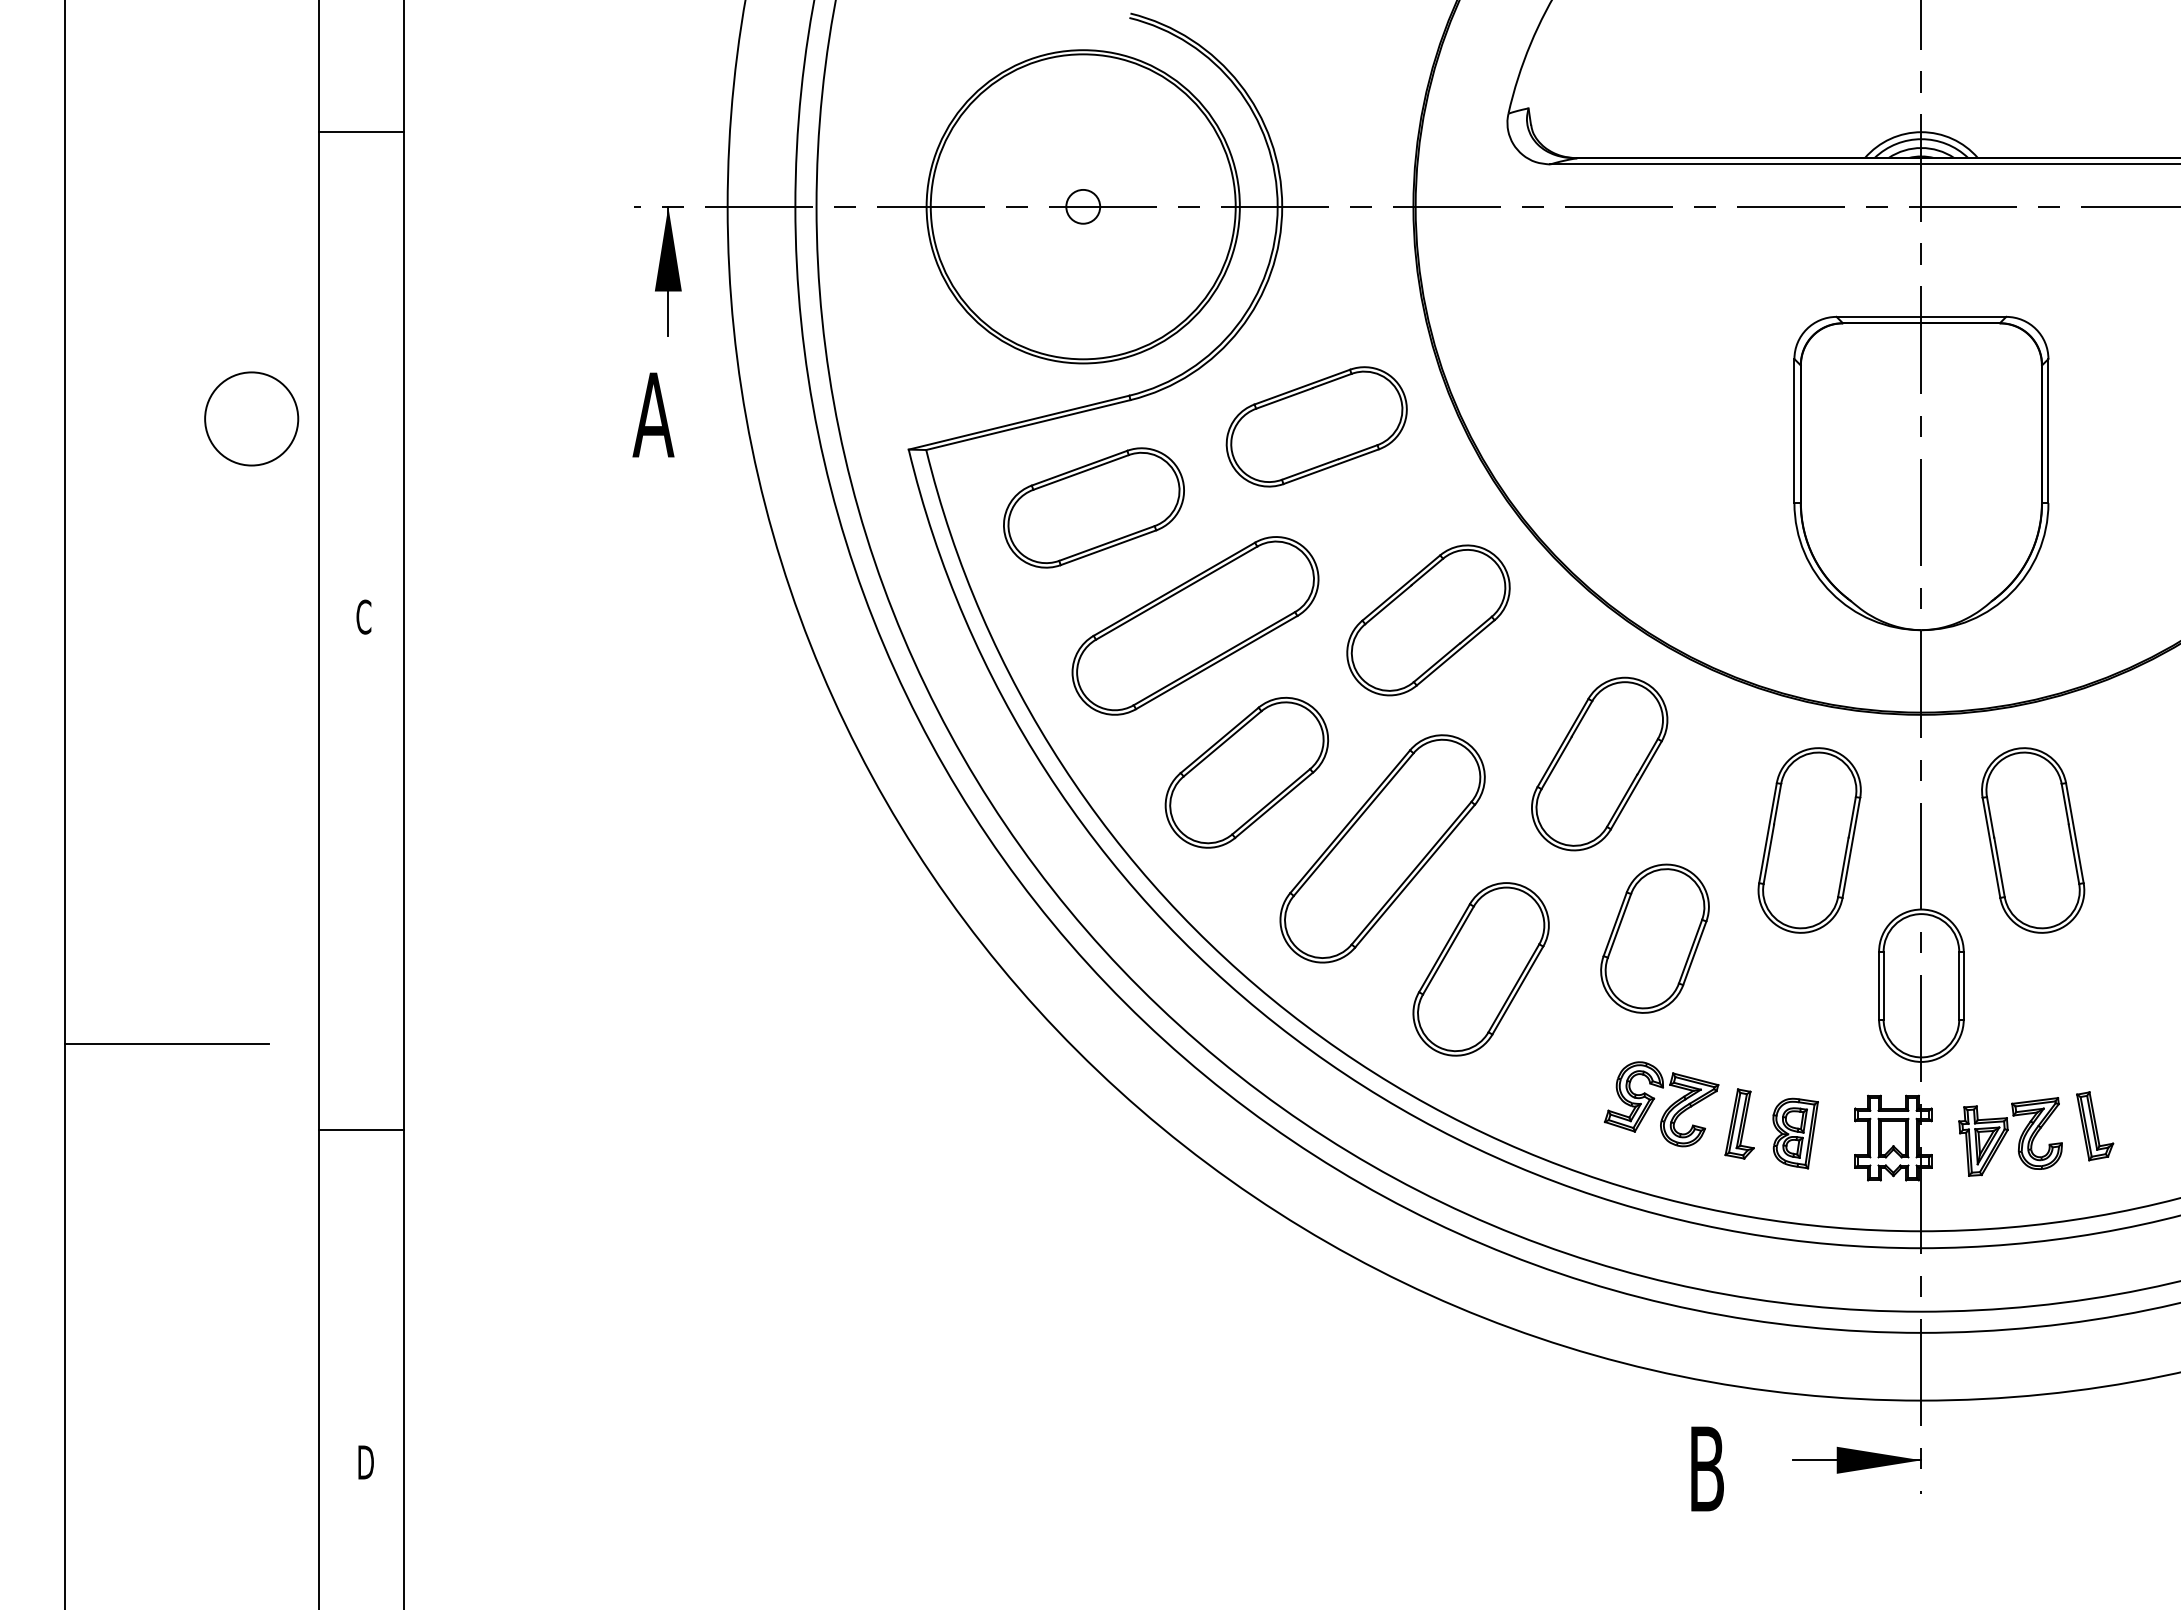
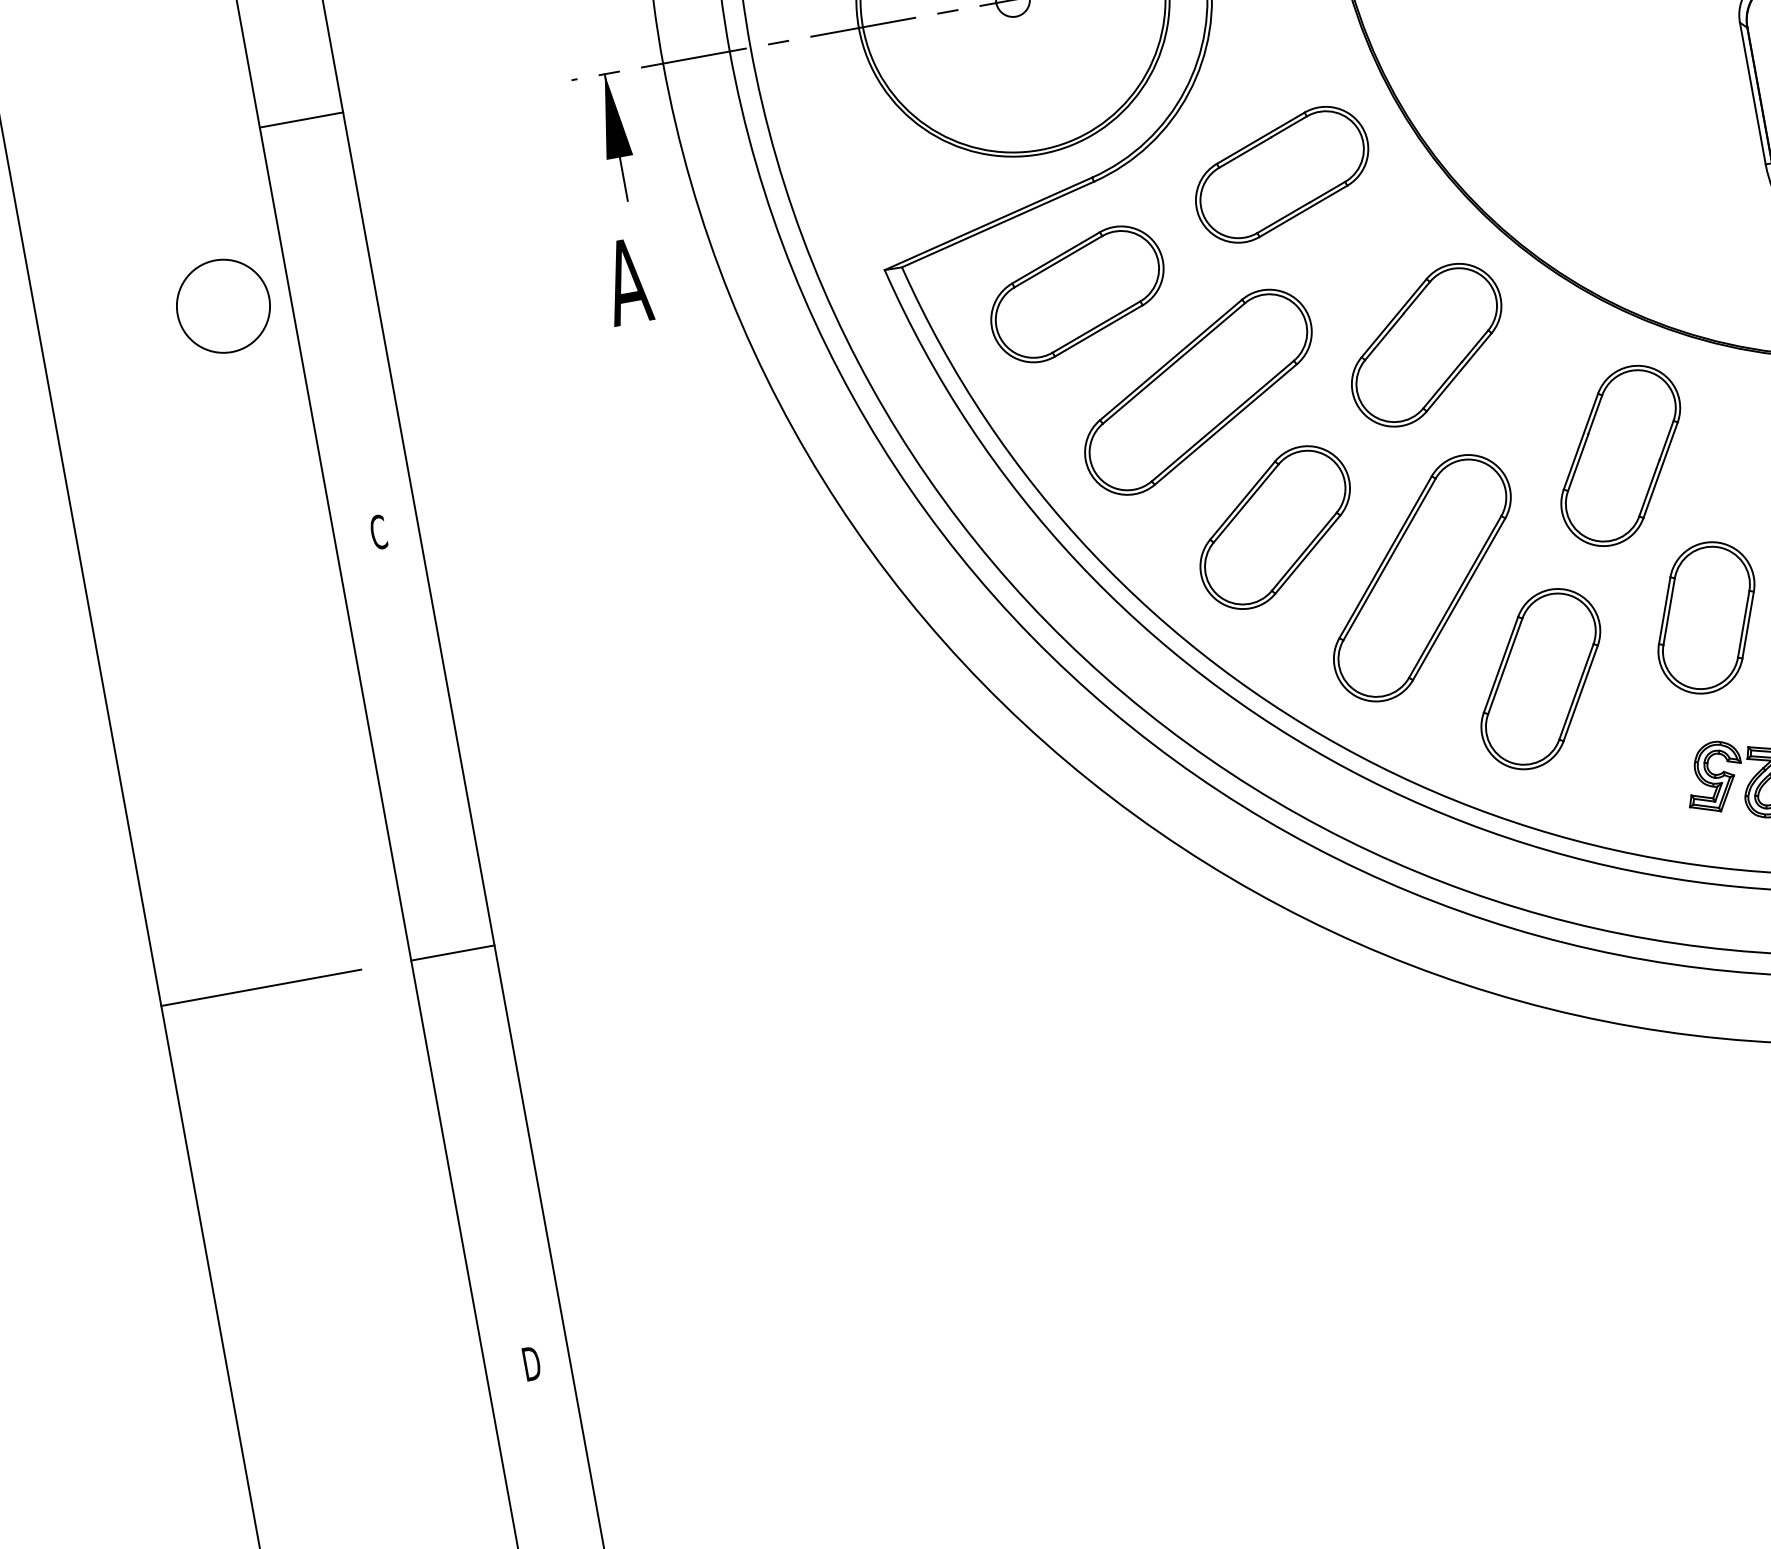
line: (361, 131) -> (301, 119), moved
circle: (251, 418) -> (223, 305), moved
line: (361, 1130) -> (452, 953), moved

